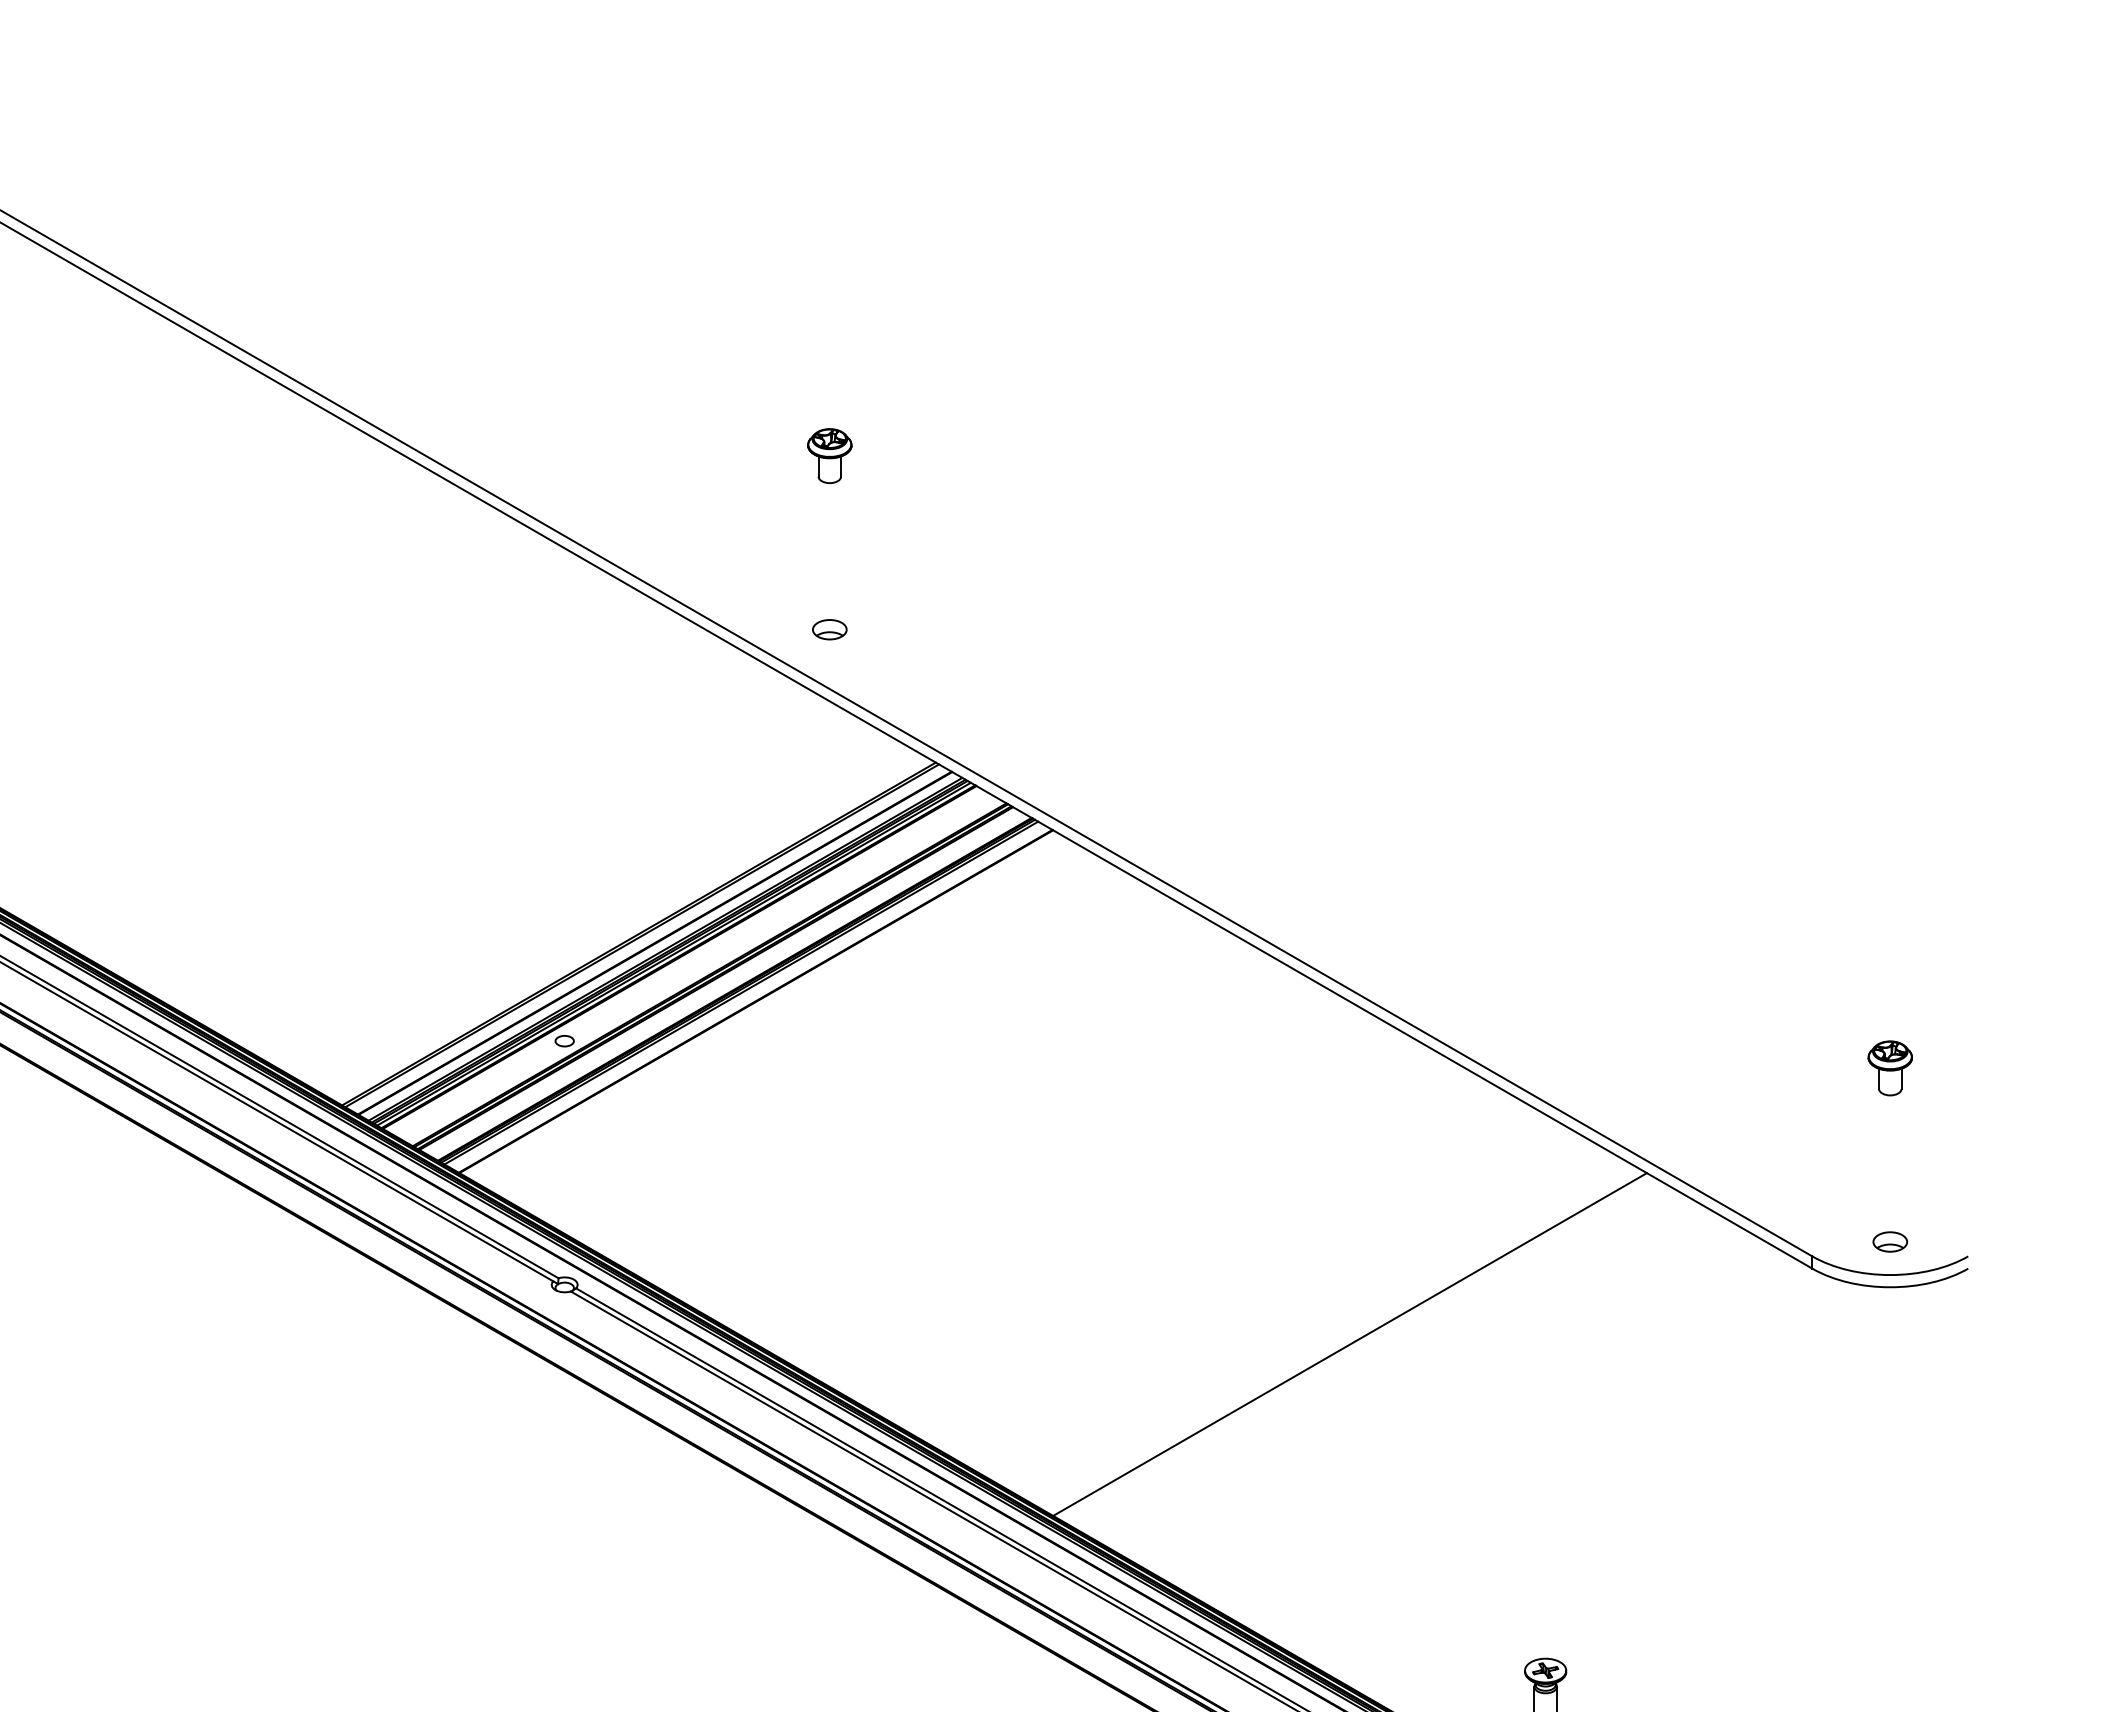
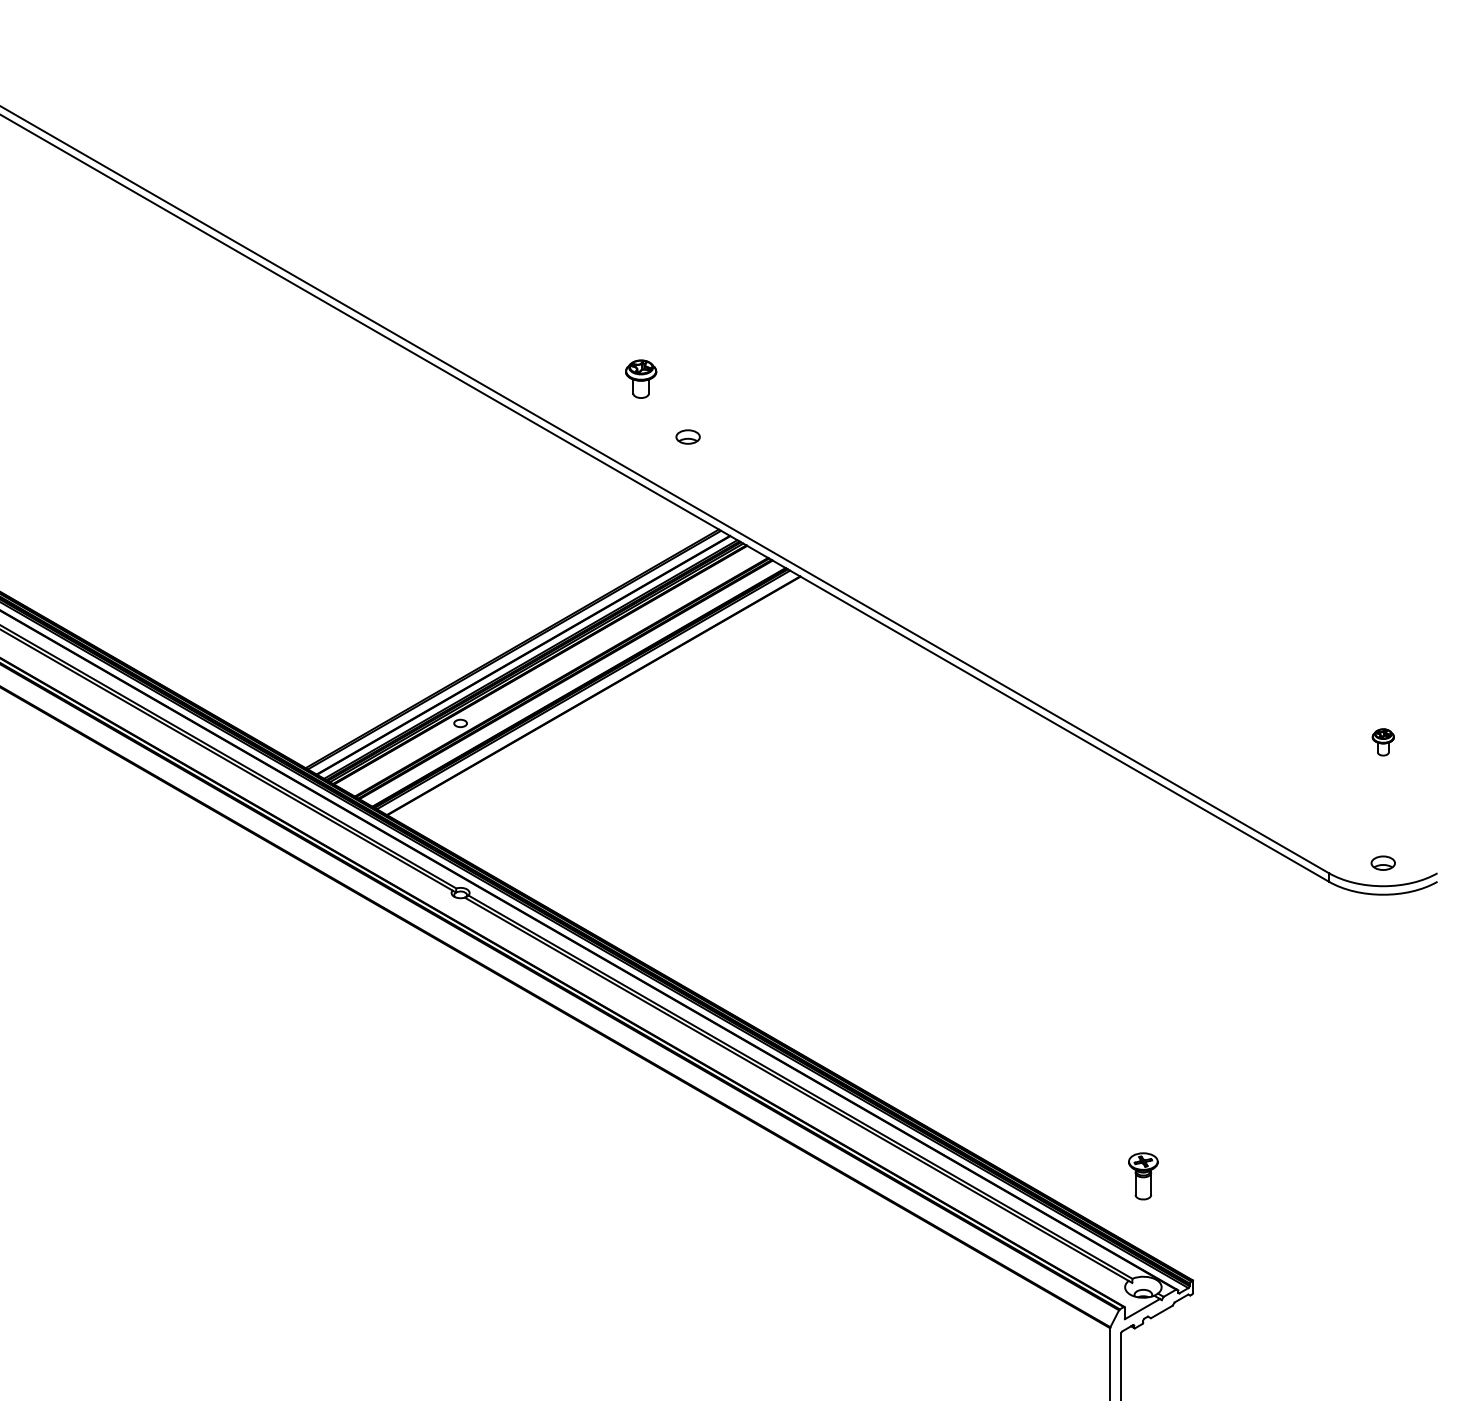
part: (830, 455) -> (641, 378), moved
part: (828, 628) -> (687, 436), moved
part: (1890, 1068) -> (1383, 742), size x0.7
line: (1348, 1344) -> (1006, 934), removed

